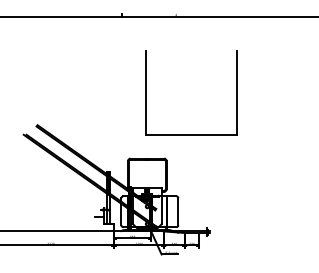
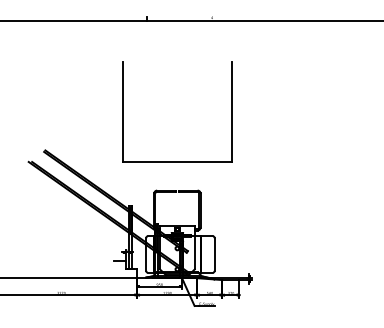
part: (191, 134) -> (177, 161), moved

